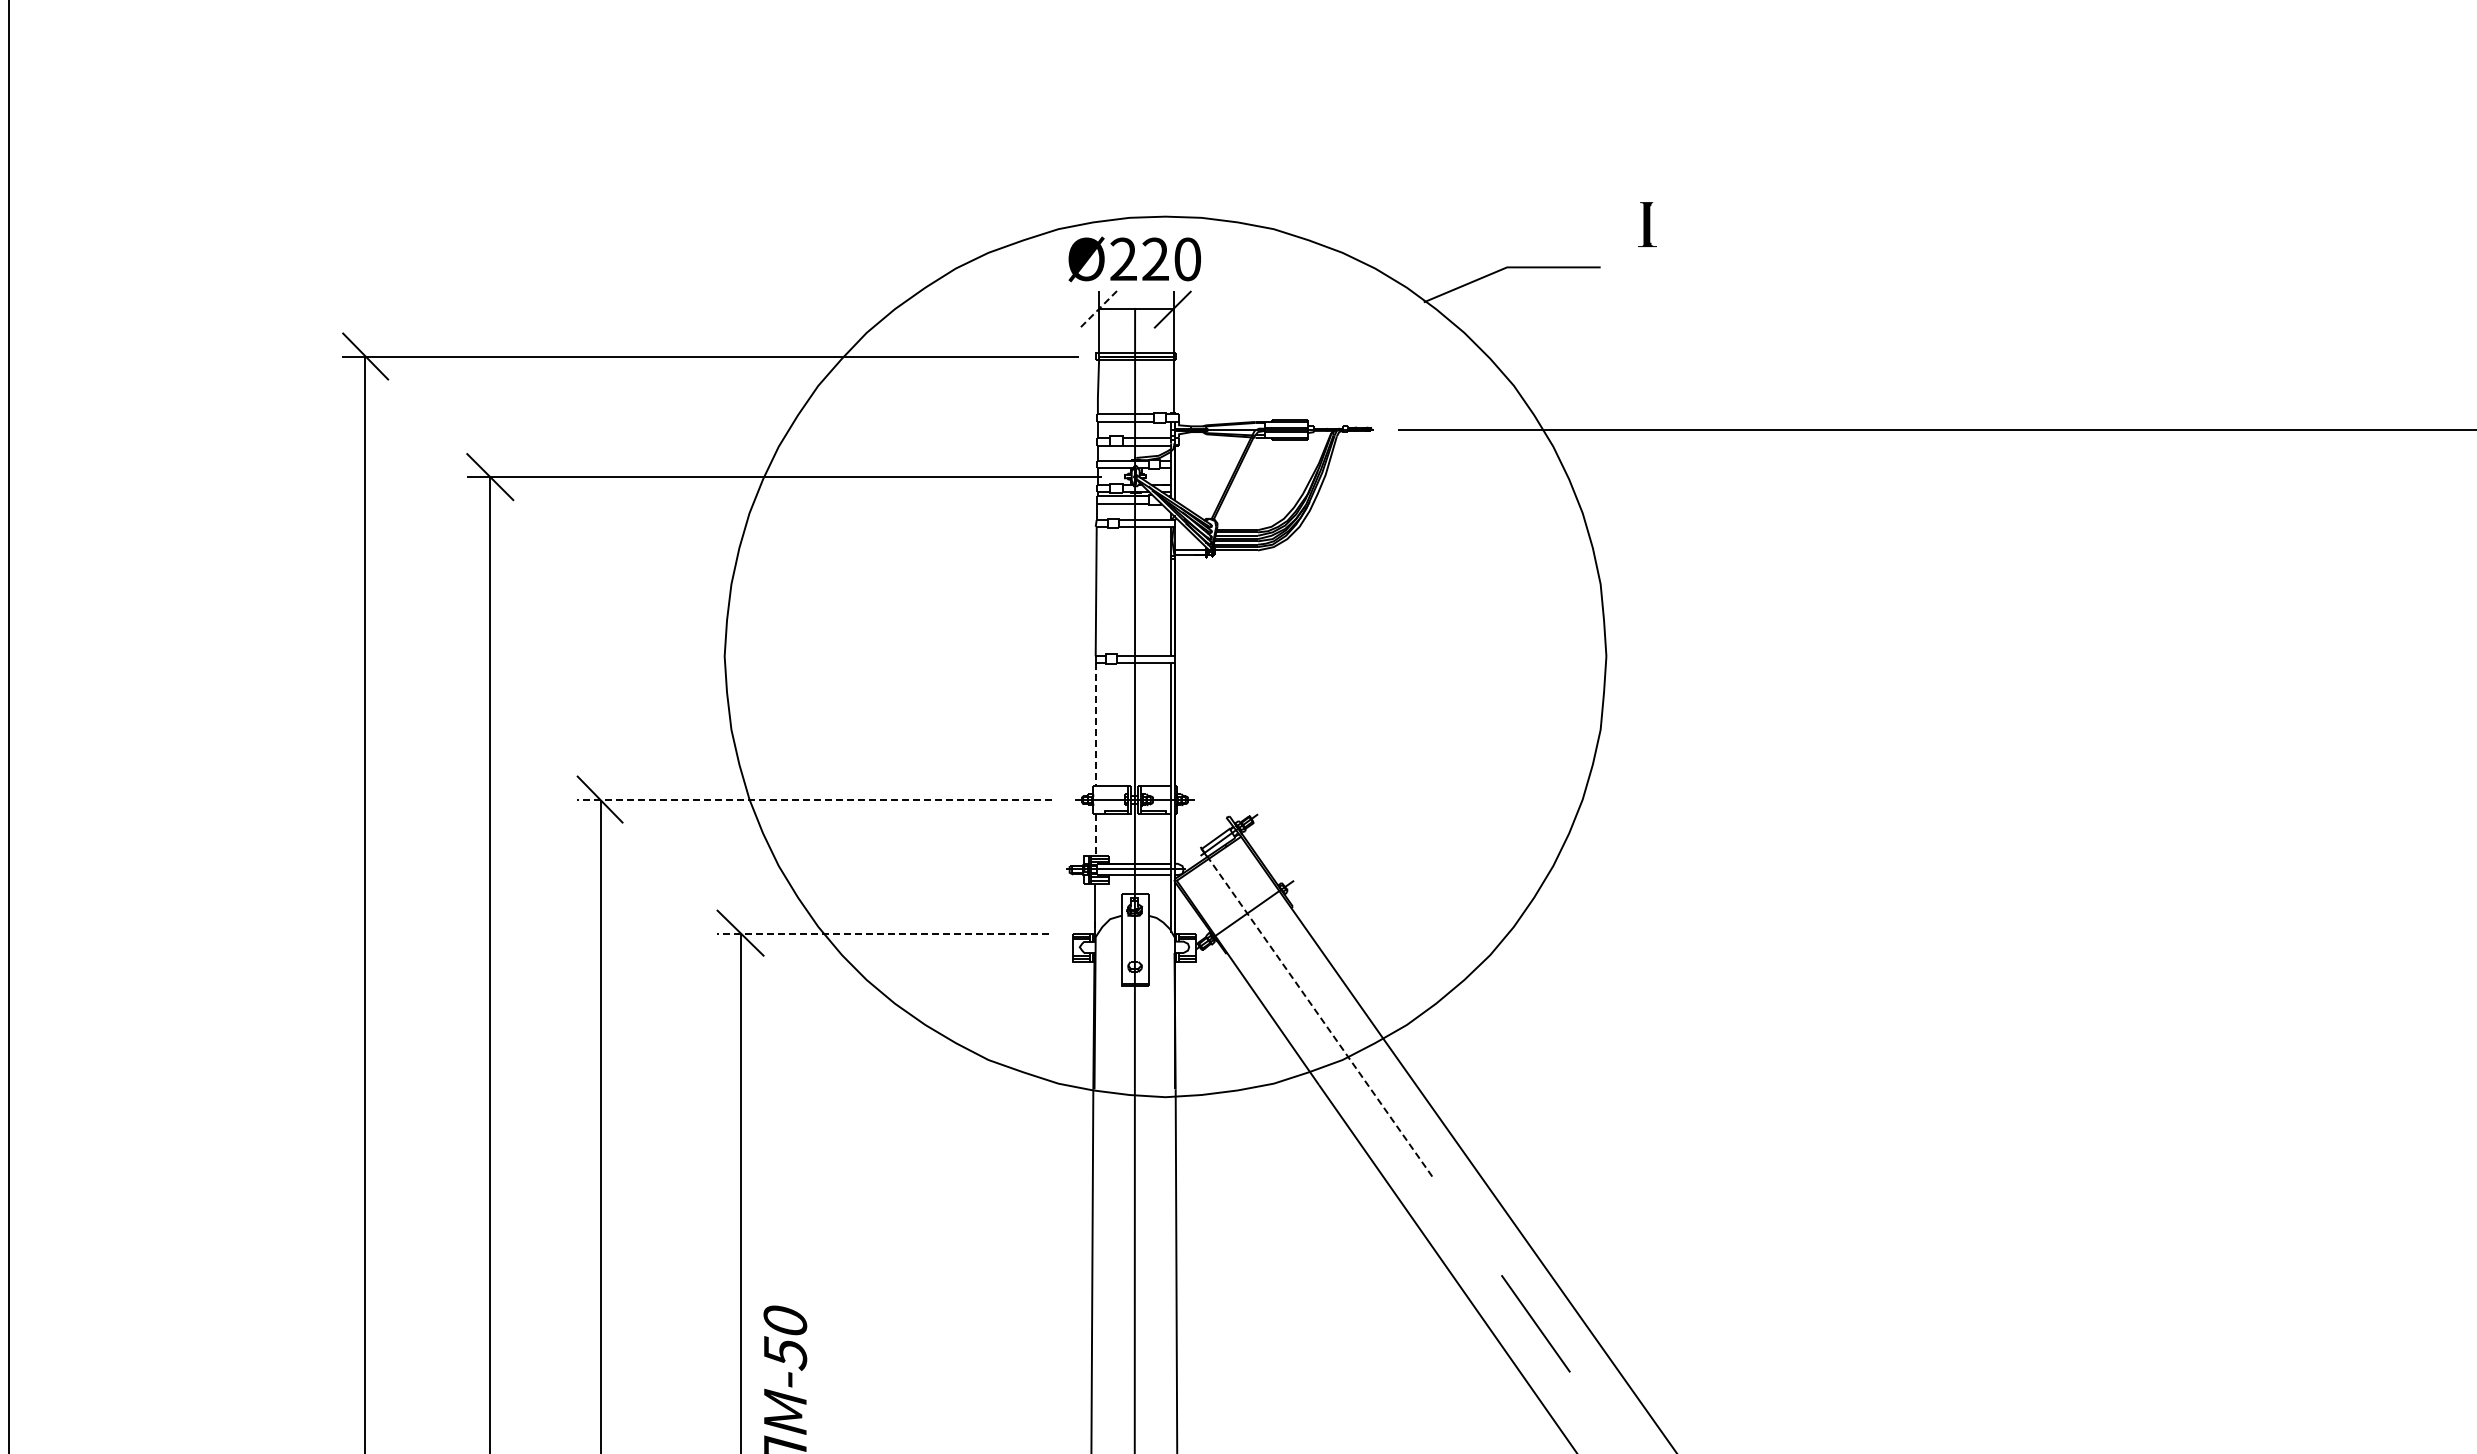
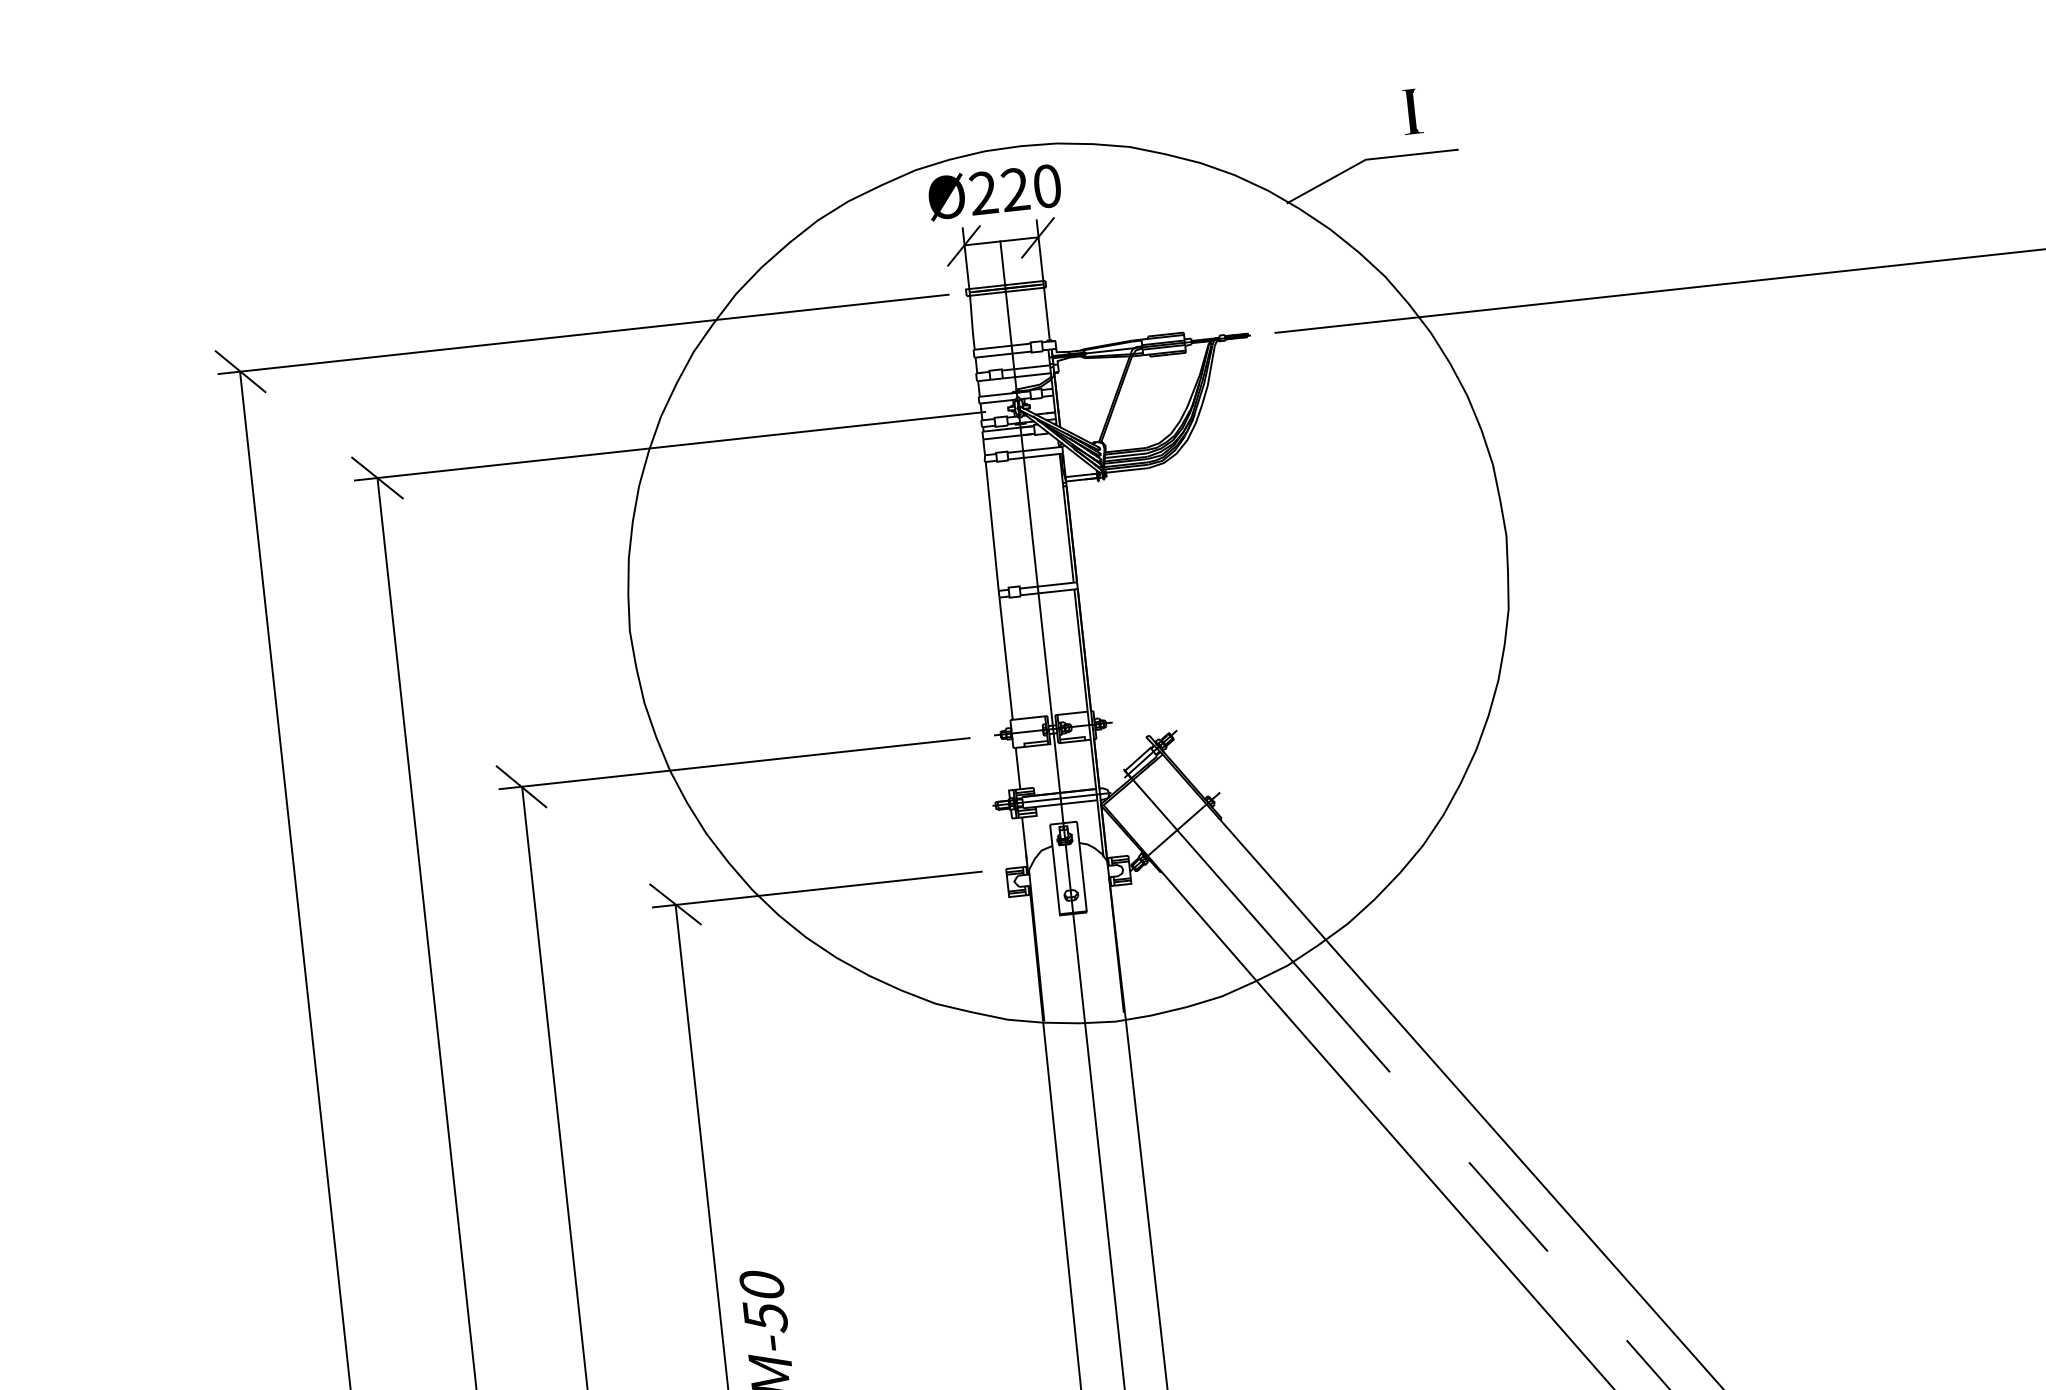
part: (1647, 224) -> (1412, 111), moved
line: (1098, 310) -> (964, 246), dashed -> solid
line: (1095, 725) -> (1005, 659), dashed -> solid
line: (813, 799) -> (733, 763), dashed -> solid
line: (1095, 835) -> (1017, 769), dashed -> solid
line: (882, 933) -> (816, 889), dashed -> solid
line: (1316, 1012) -> (1256, 921), dashed -> solid

